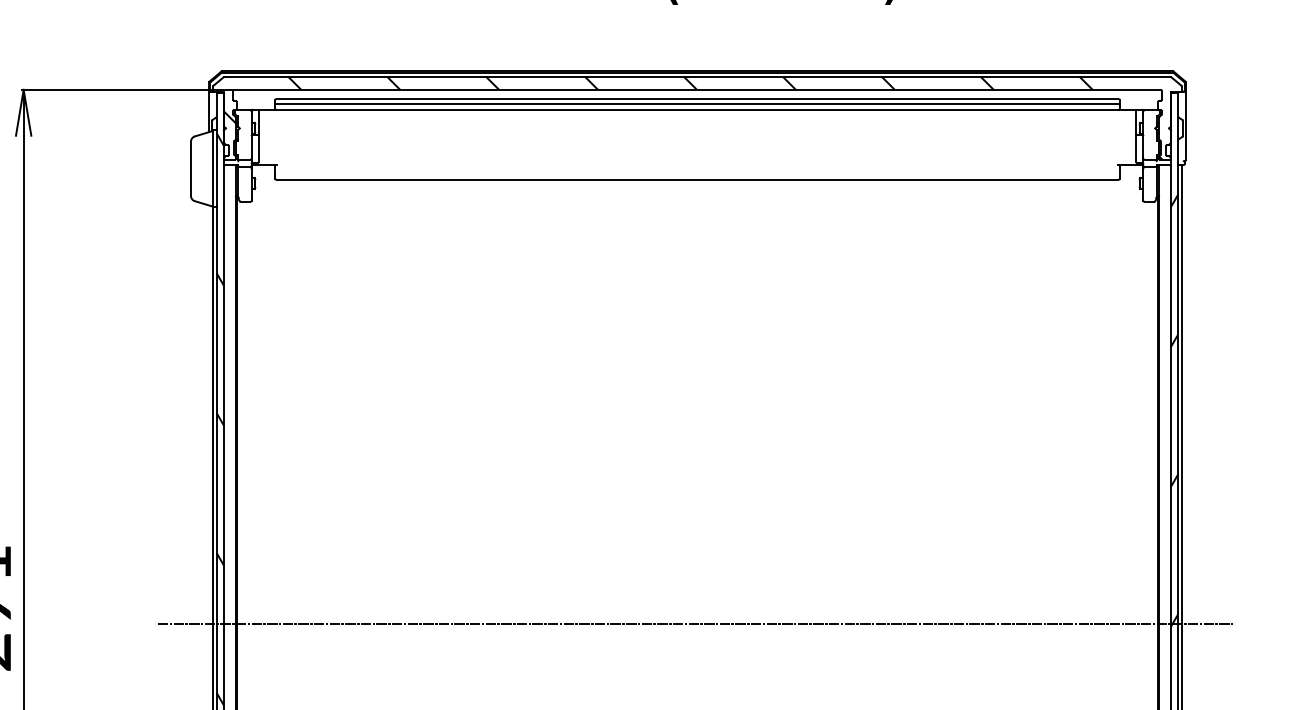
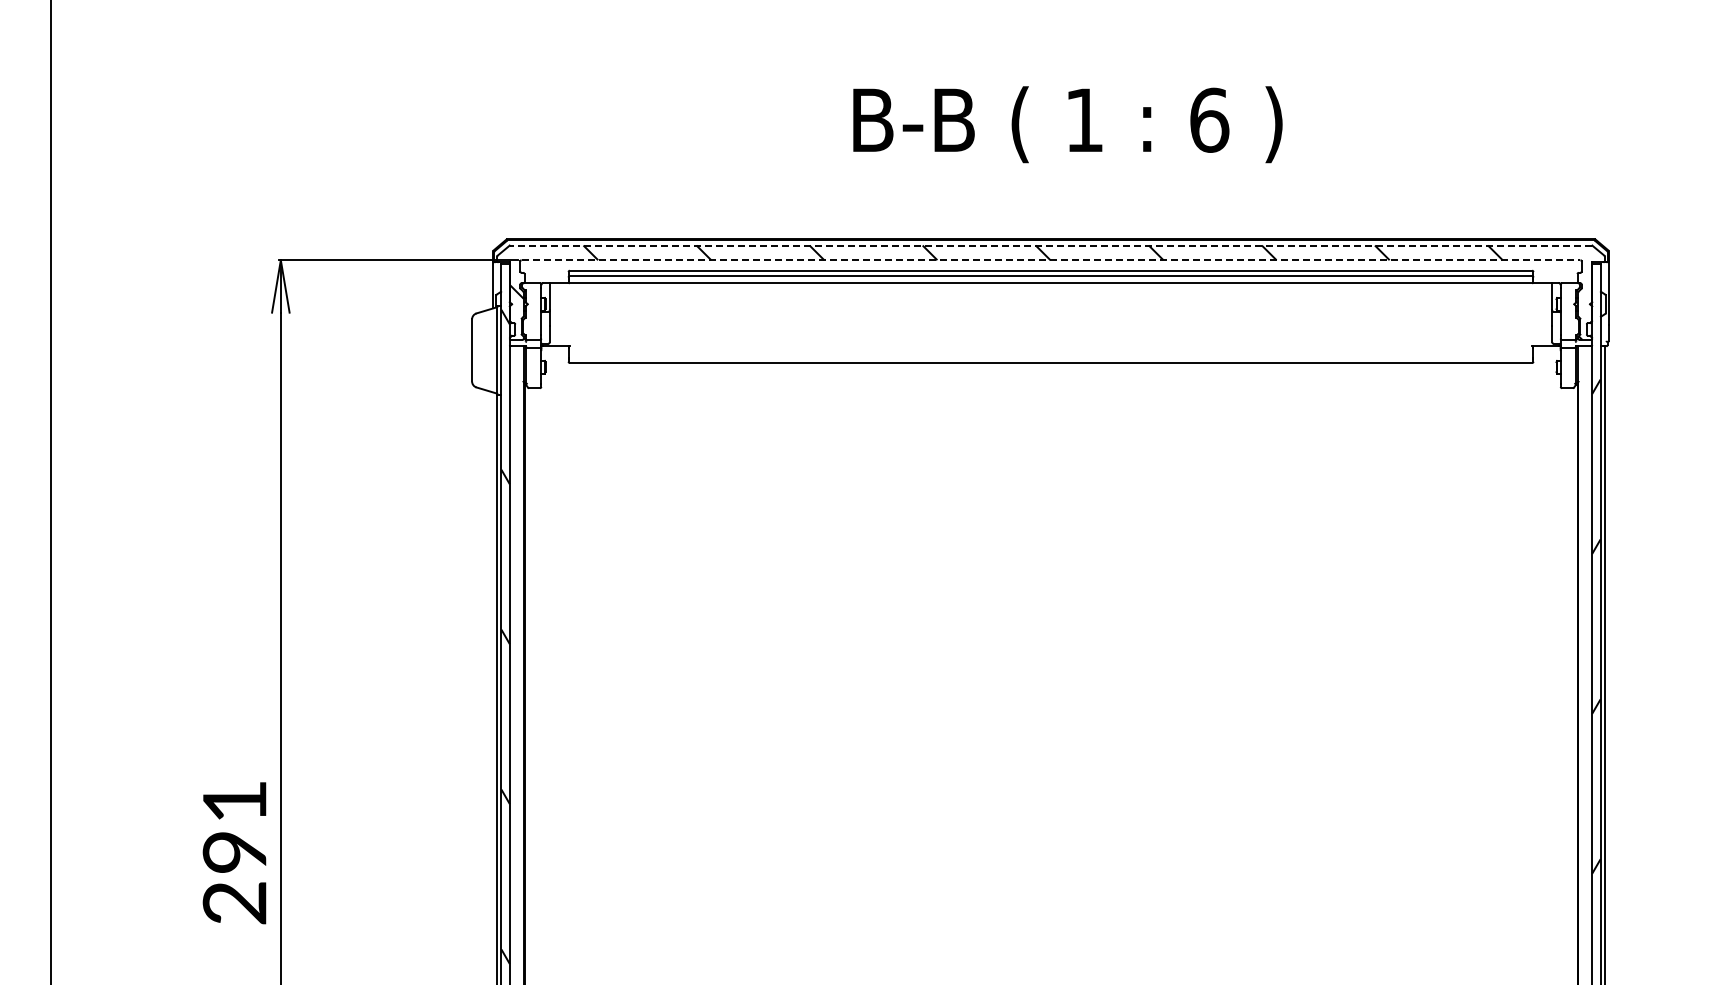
line: (697, 76) -> (1051, 245), solid -> dashed
line: (697, 90) -> (1051, 260), solid -> dashed
line: (695, 623) -> (1048, 870), removed

